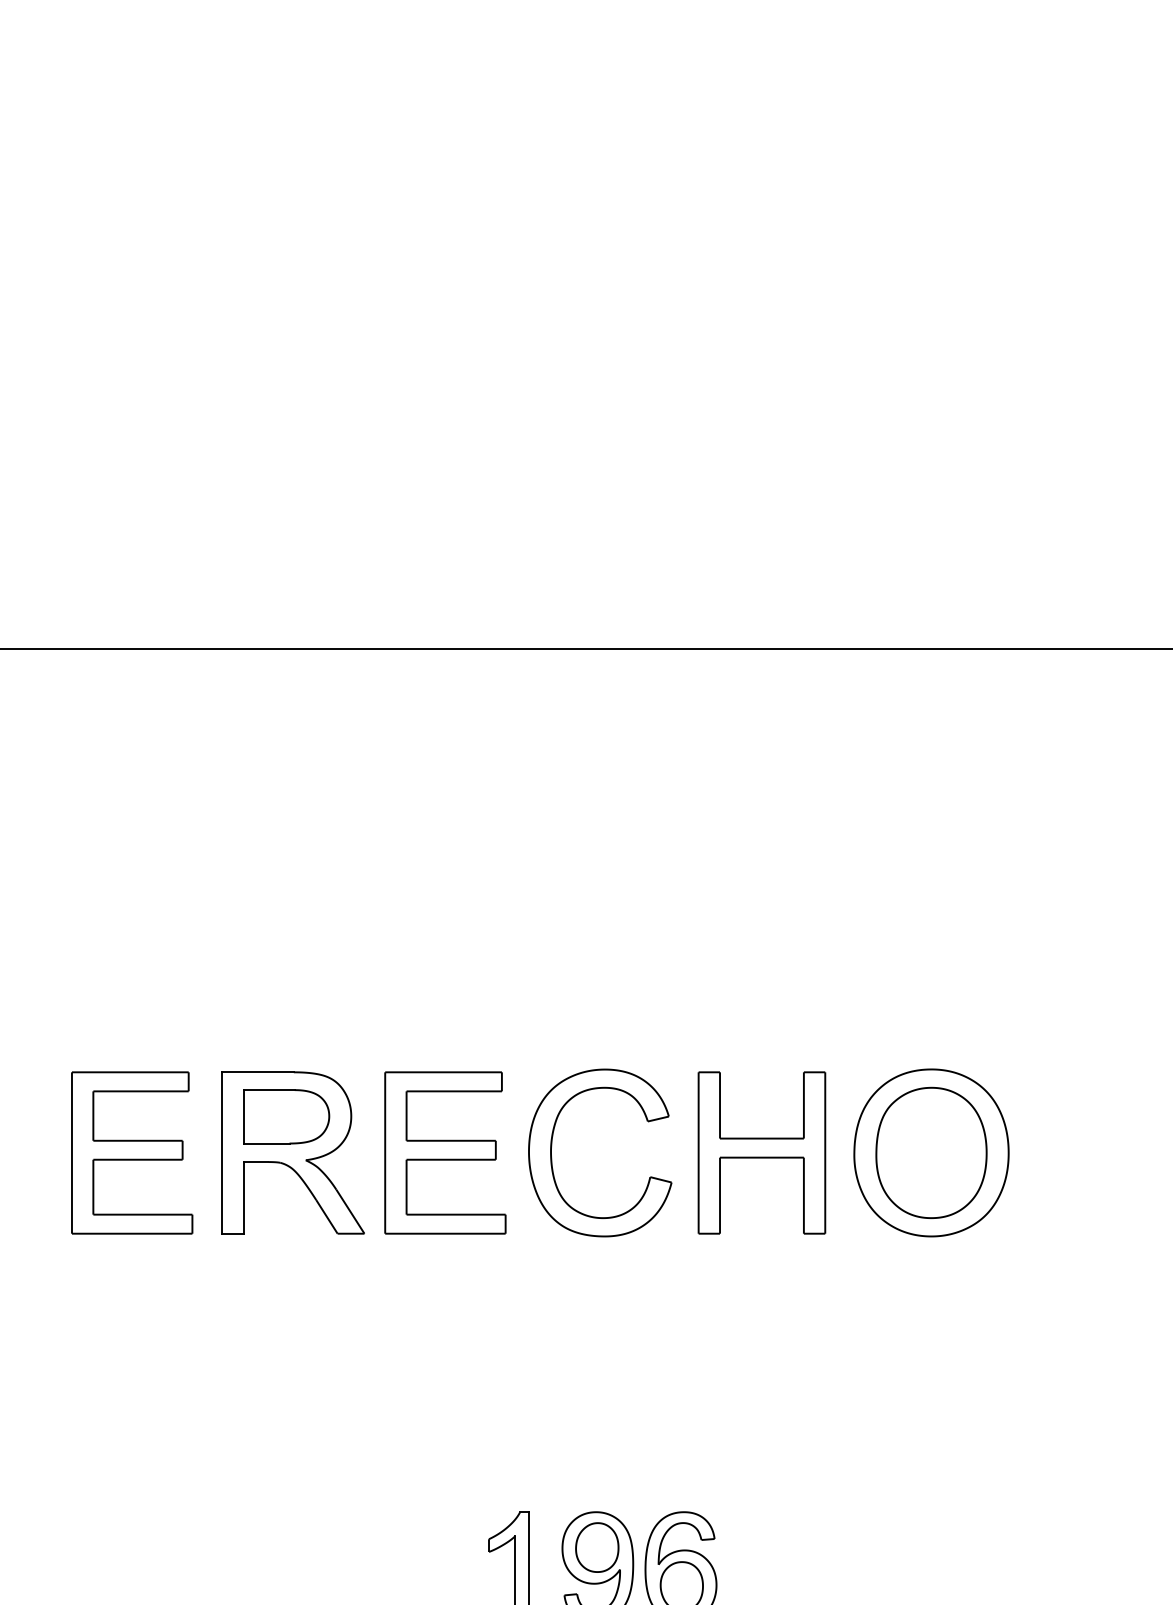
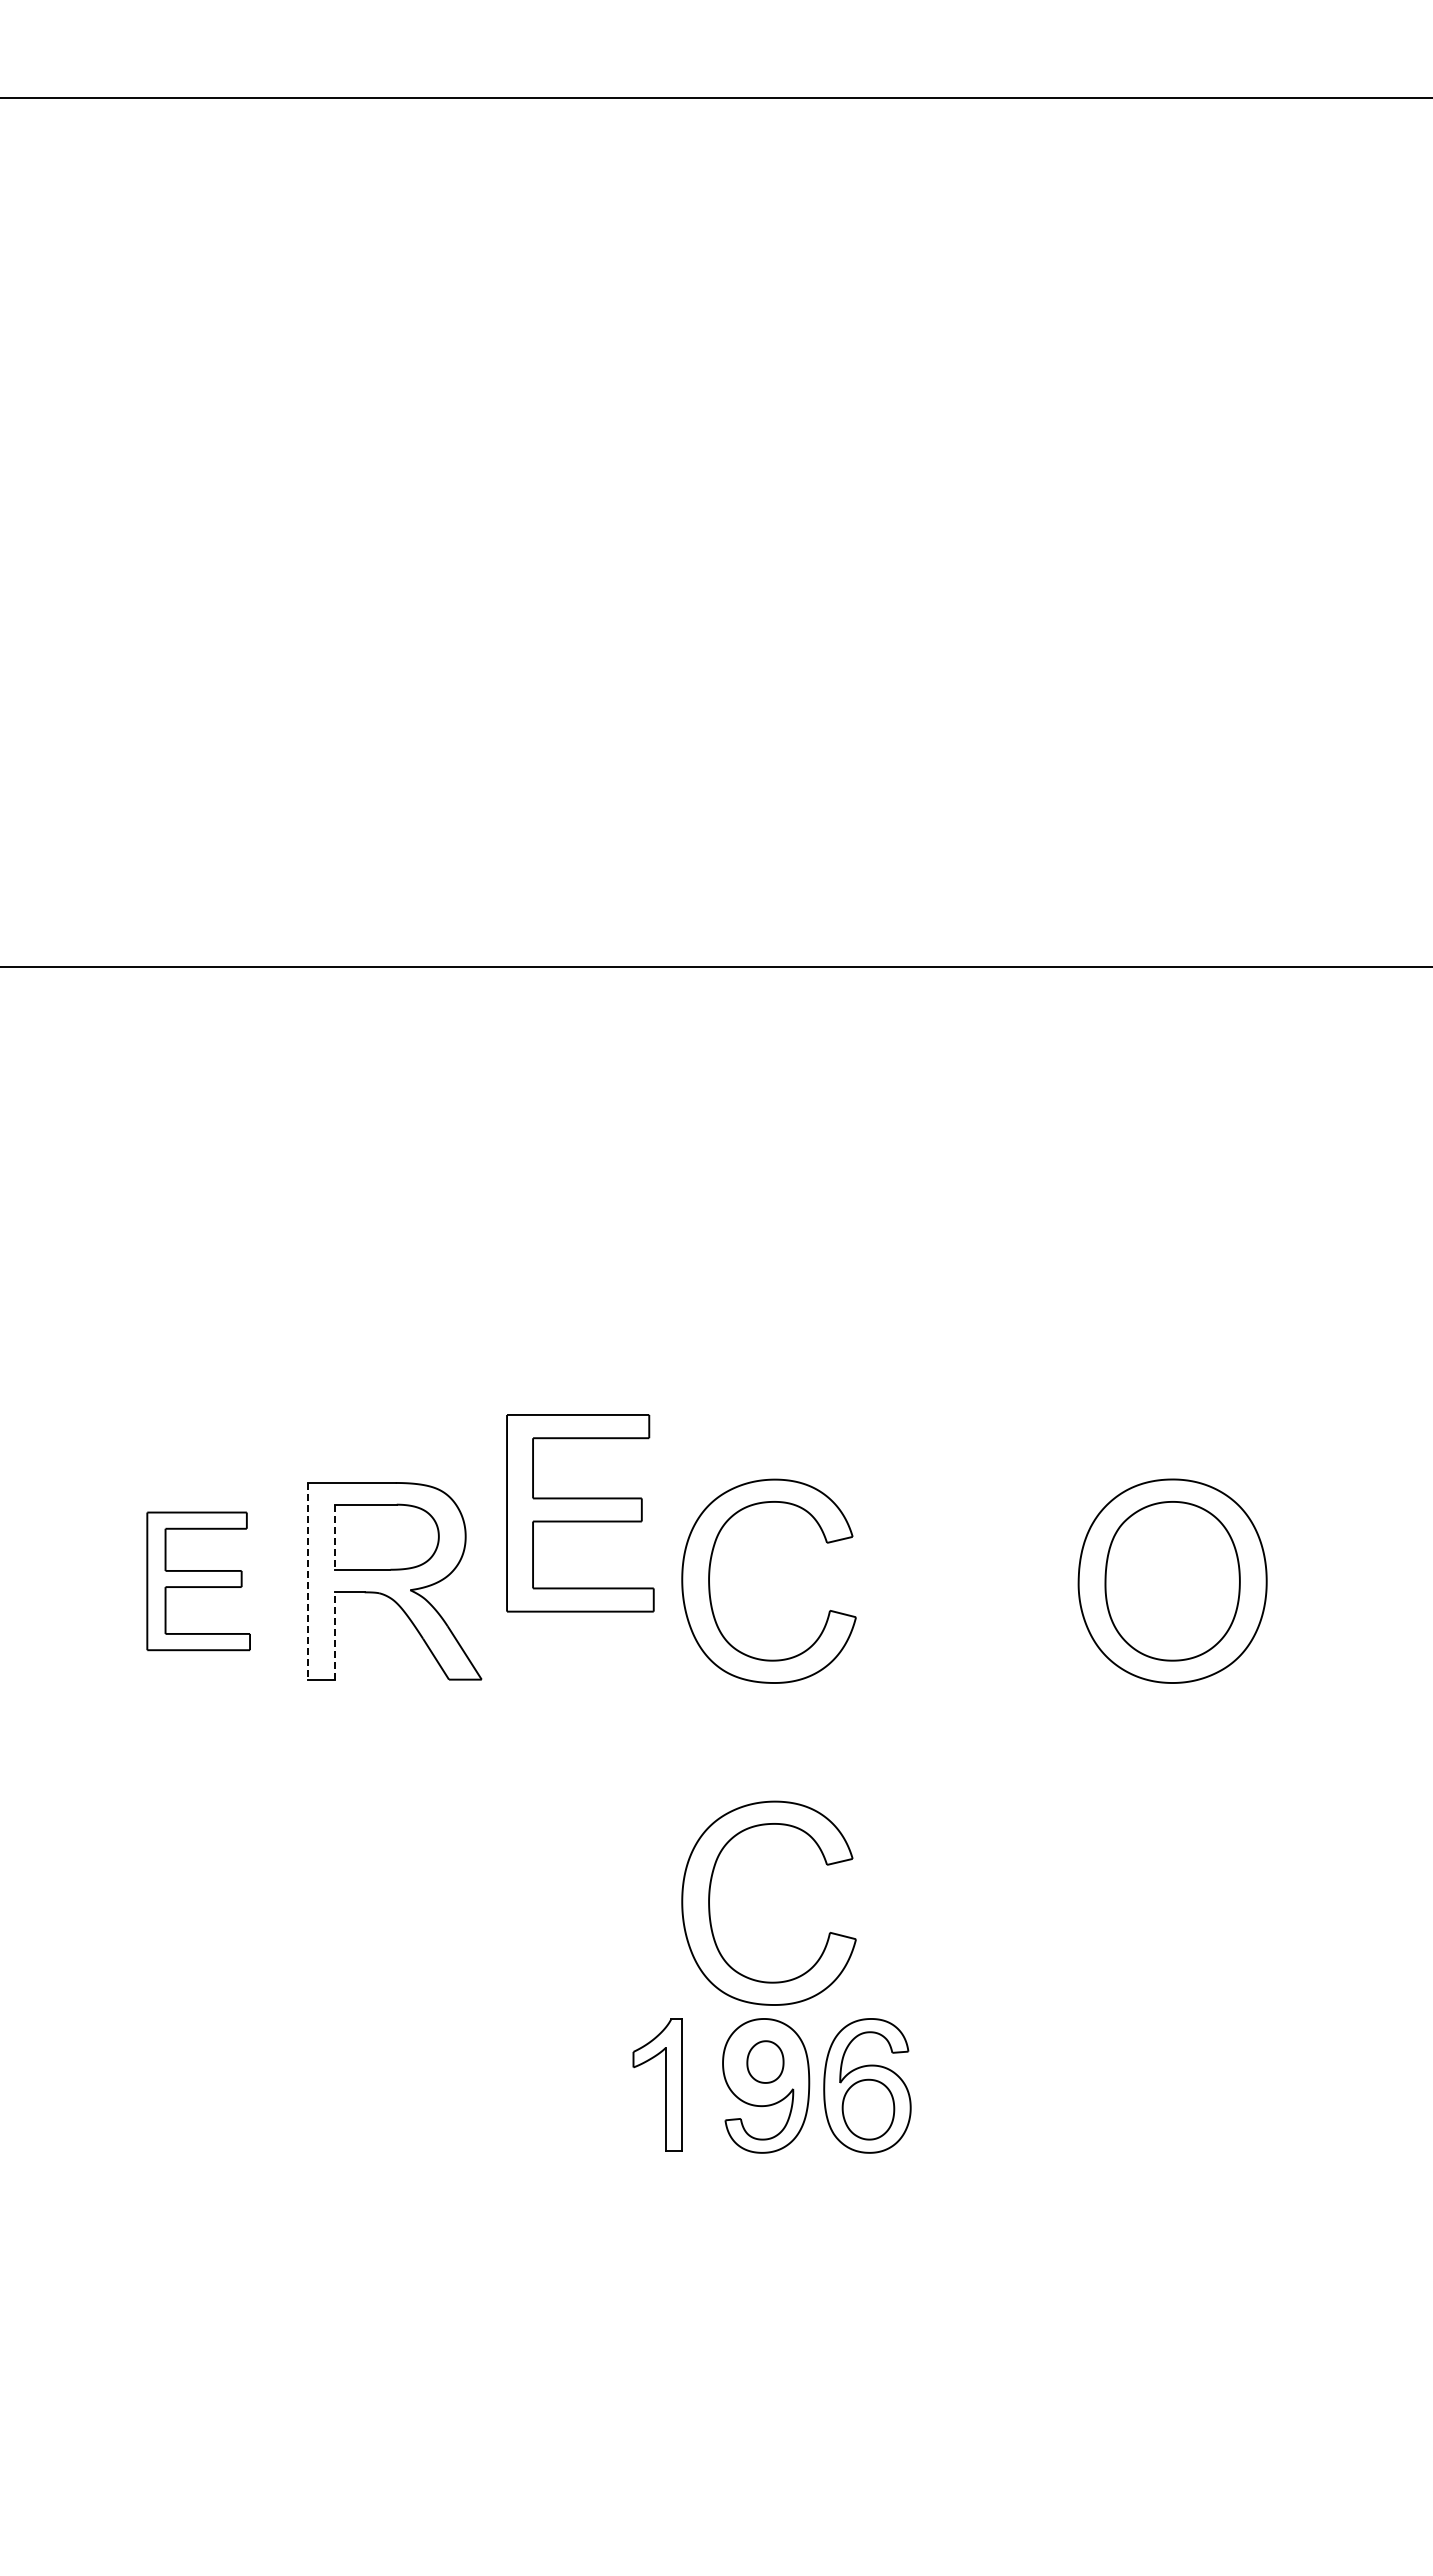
line: (243, 1117) -> (334, 1537), solid -> dashed
part: (131, 1153) -> (198, 1581), size x0.7
line: (222, 1153) -> (308, 1581), solid -> dashed
part: (445, 1153) -> (580, 1513), moved
part: (762, 1153) -> (966, 1581), removed
line: (243, 1197) -> (334, 1635), solid -> dashed
part: (552, 1420) -> (710, 1907), added
part: (597, 1547) -> (765, 2061), size x0.7

